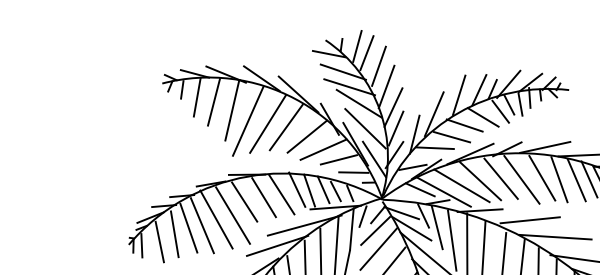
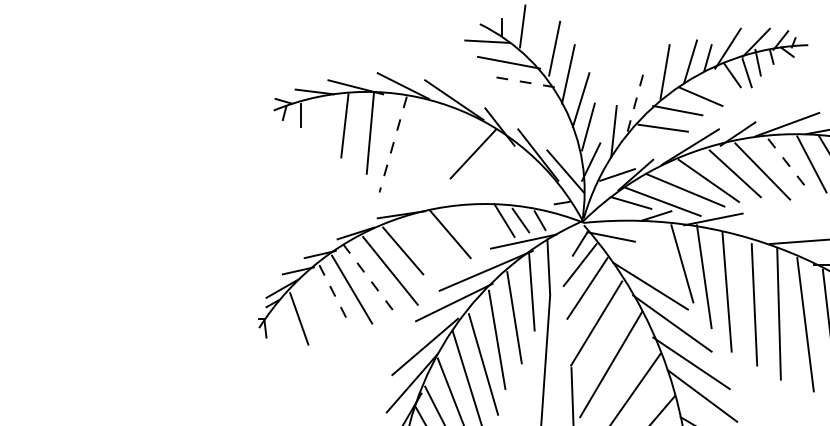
line: (366, 53) -> (535, 33), removed
line: (349, 87) -> (519, 81), solid -> dashed
line: (196, 97) -> (321, 122), removed
line: (359, 103) -> (535, 101), removed
line: (500, 111) -> (722, 85), removed
line: (434, 113) -> (636, 100), solid -> dashed
line: (248, 121) -> (393, 144), solid -> dashed
line: (267, 124) -> (419, 144), removed
line: (285, 127) -> (443, 145), removed
line: (365, 128) -> (548, 132), removed
line: (434, 147) -> (642, 145), removed
line: (323, 149) -> (496, 167), removed
line: (338, 159) -> (518, 178), removed
line: (353, 172) -> (540, 192), removed
line: (542, 178) -> (789, 166), solid -> dashed
line: (296, 189) -> (469, 225), removed
line: (309, 190) -> (486, 224), removed
line: (263, 197) -> (427, 241), removed
line: (423, 215) -> (640, 236), removed
line: (362, 216) -> (560, 248), removed
line: (216, 219) -> (369, 279), solid -> dashed
line: (529, 219) -> (780, 222), removed
line: (437, 227) -> (660, 249), removed
line: (189, 228) -> (335, 295), solid -> dashed
line: (412, 228) -> (627, 255), removed
line: (174, 233) -> (317, 305), removed
line: (141, 245) -> (276, 326), removed

